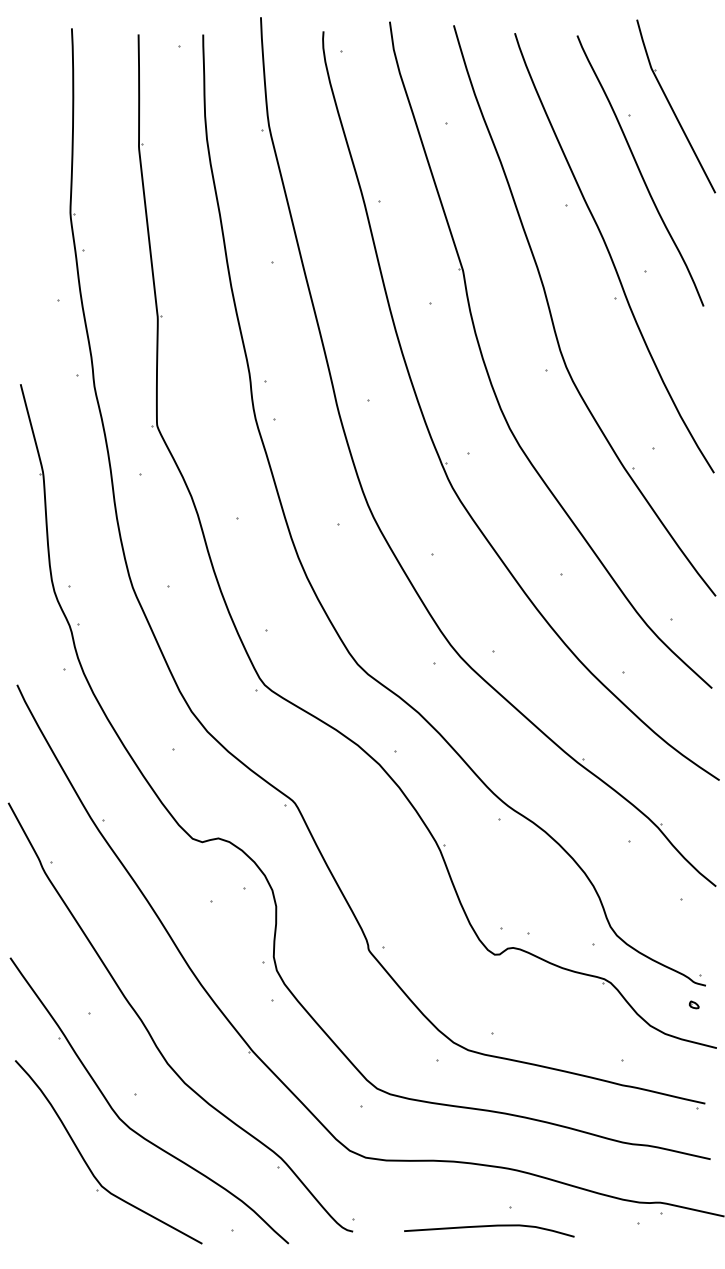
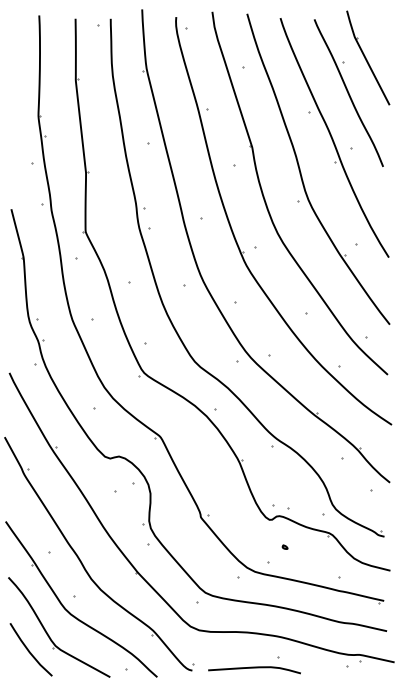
part: (693, 1003) -> (284, 546), moved
curve: (53, 1194) -> (29, 650), added
curve: (489, 1227) -> (254, 668), moved

